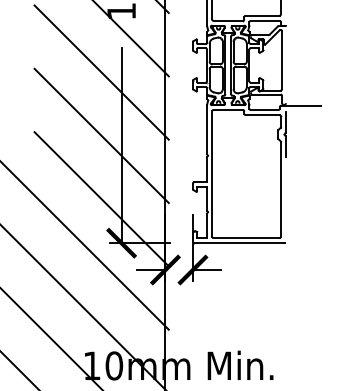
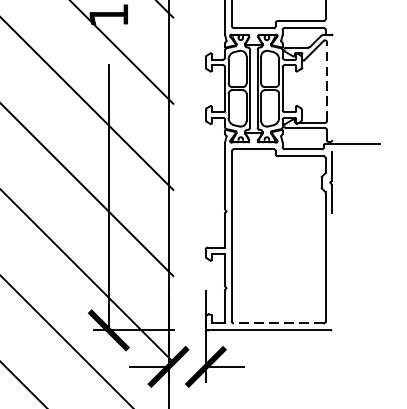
line: (282, 60) -> (327, 81), solid -> dashed
line: (246, 238) -> (278, 324), solid -> dashed

